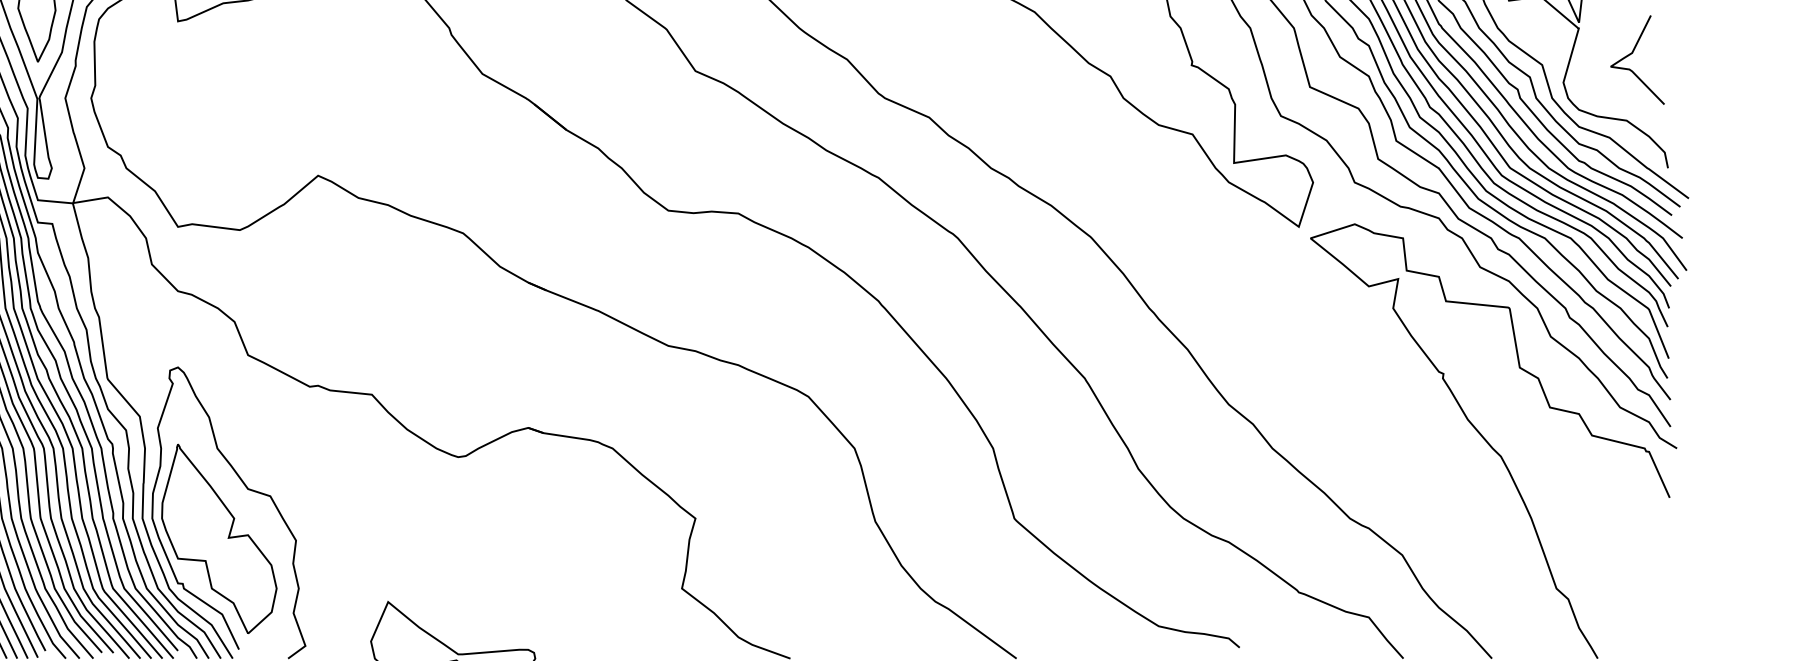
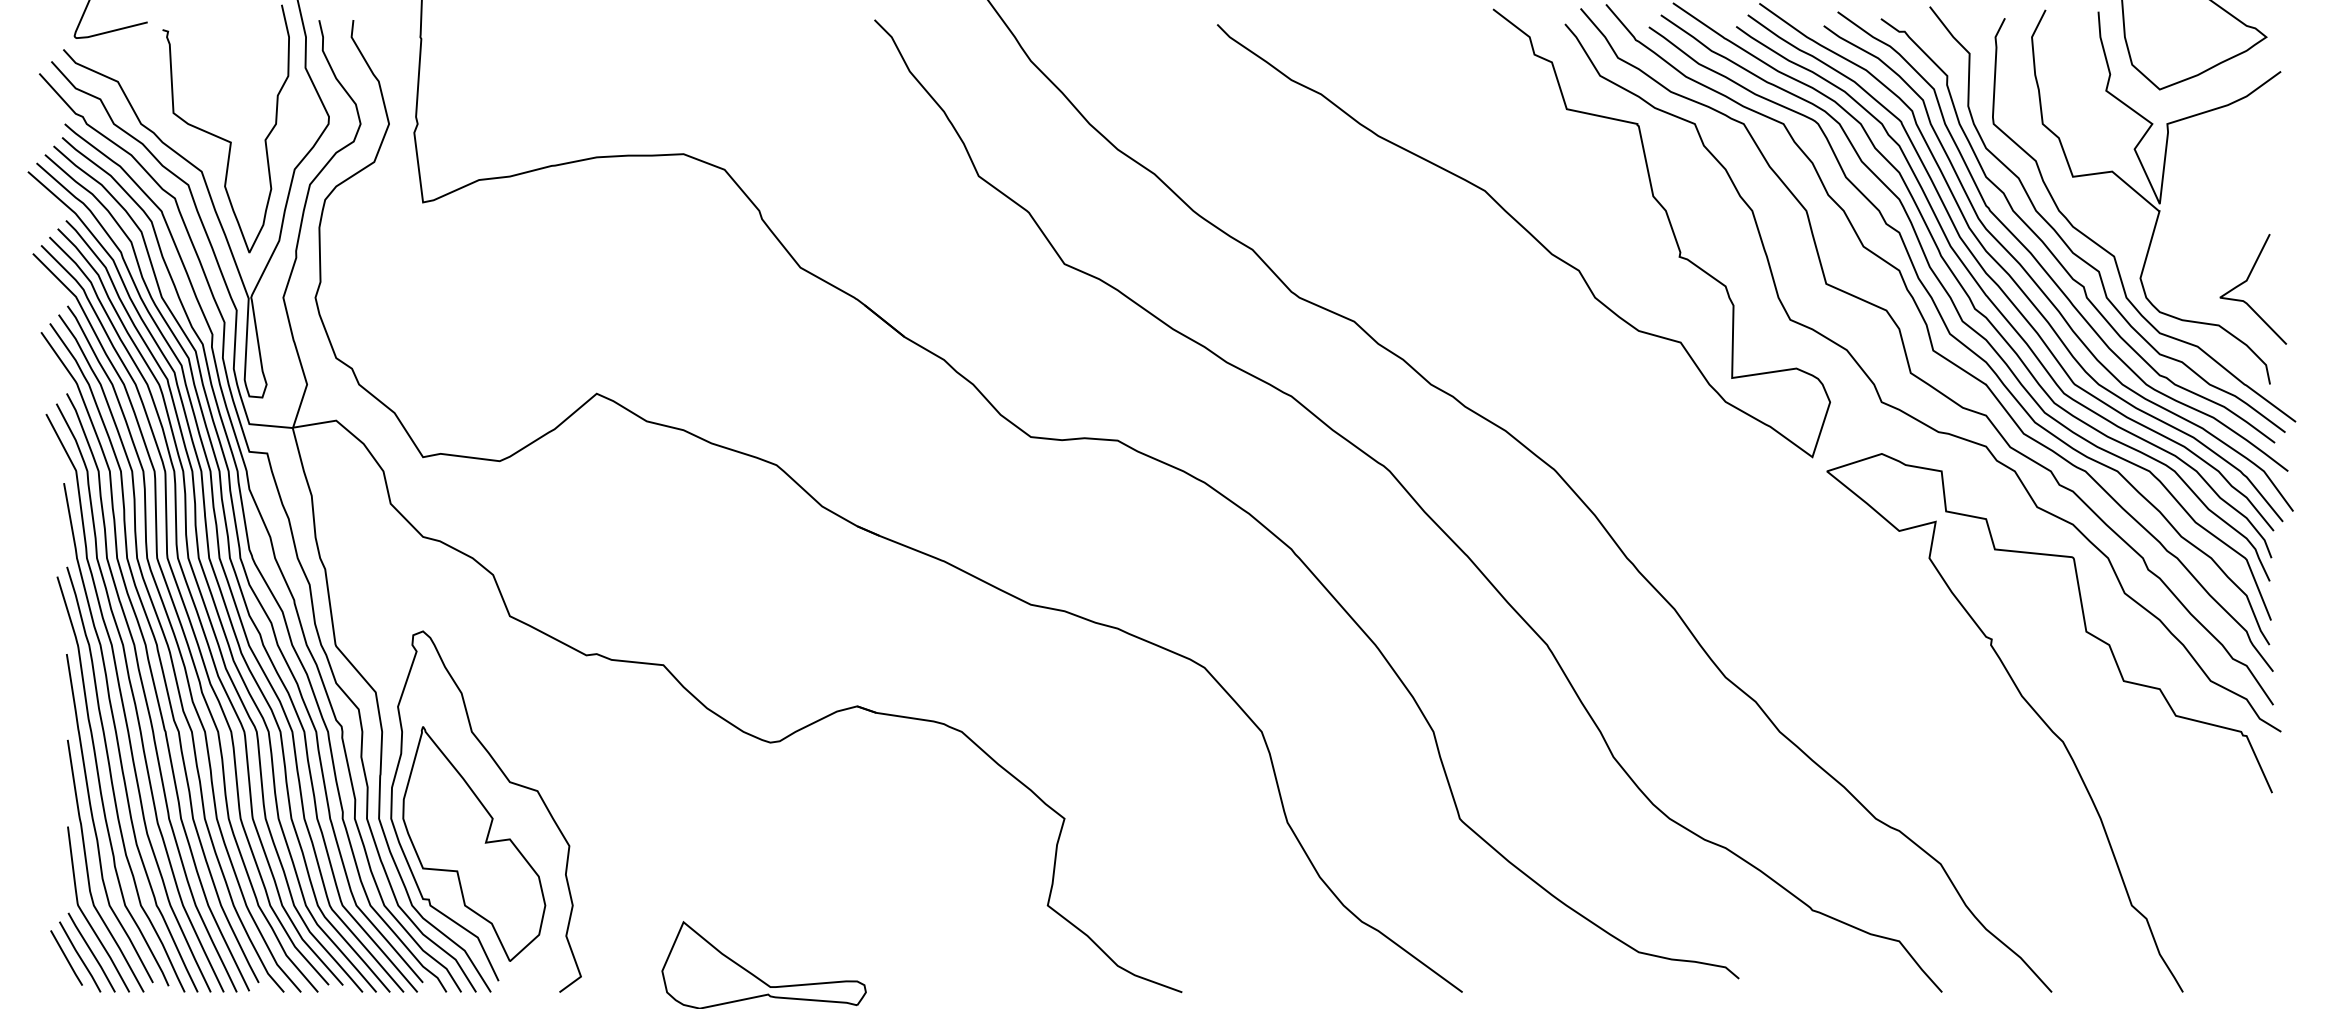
curve: (1632, 53) -> (2247, 281), moved

